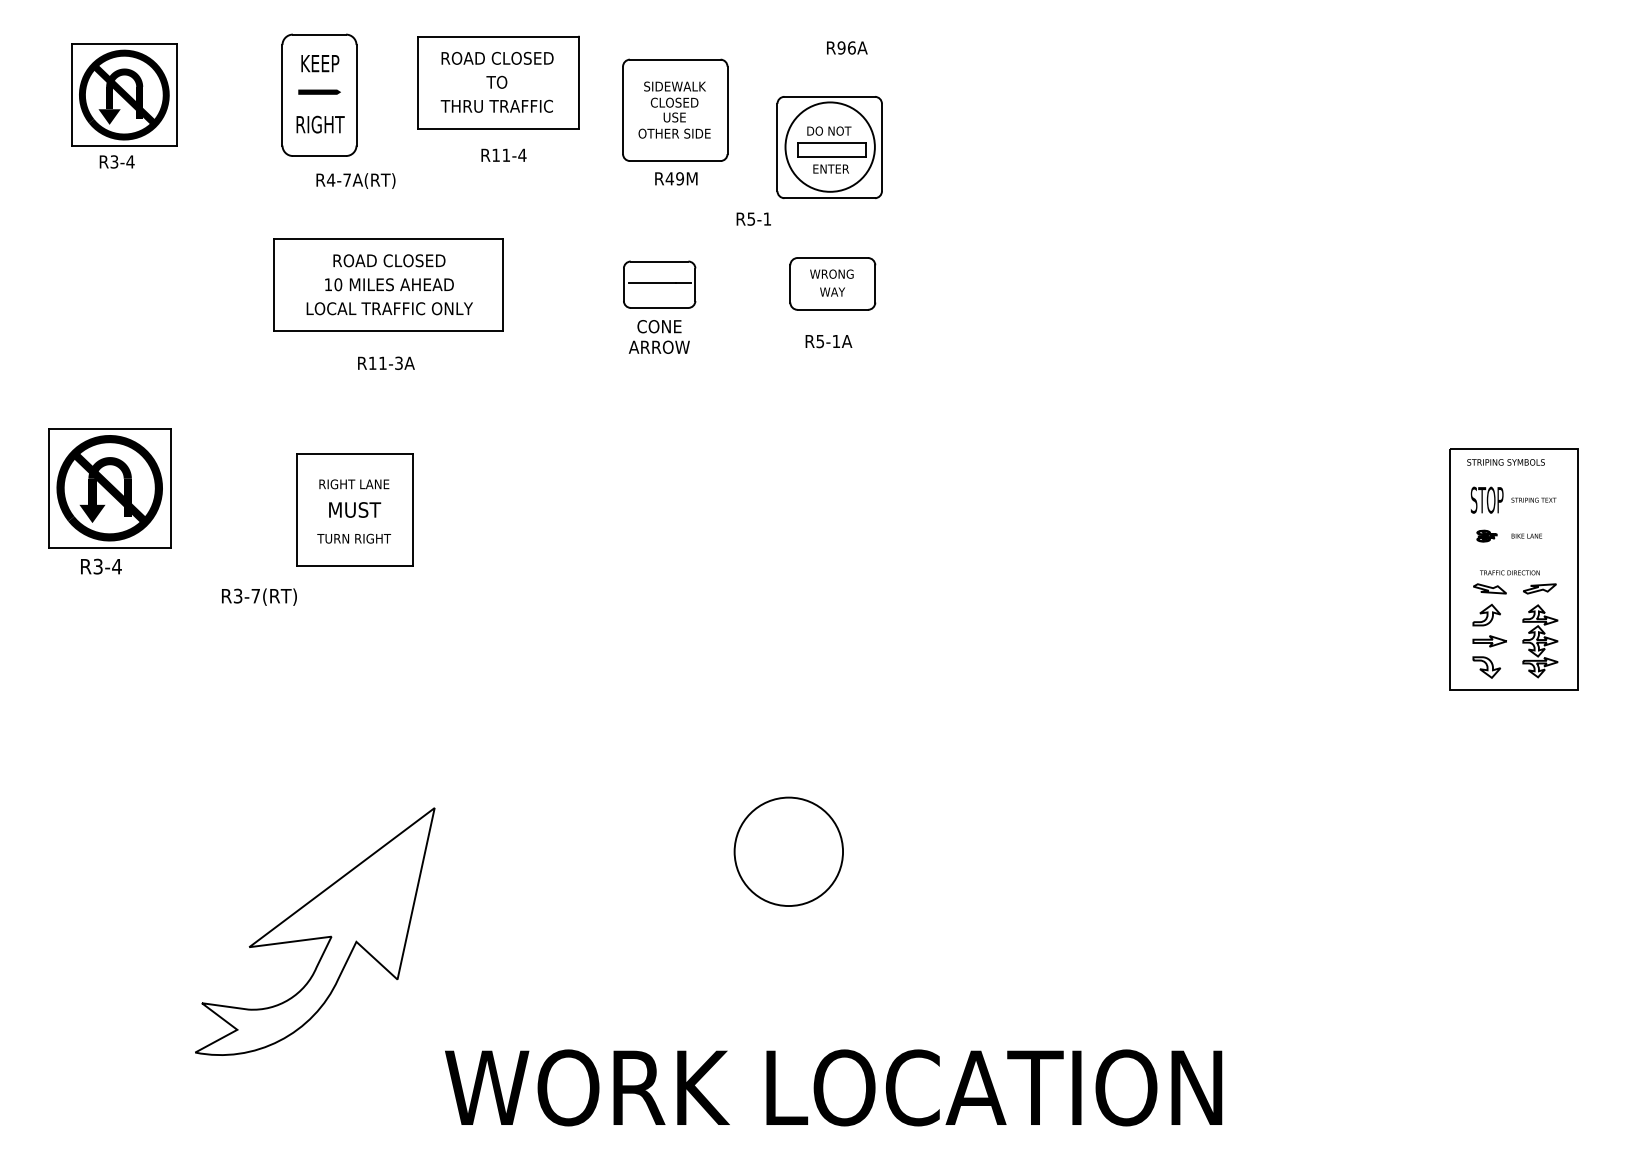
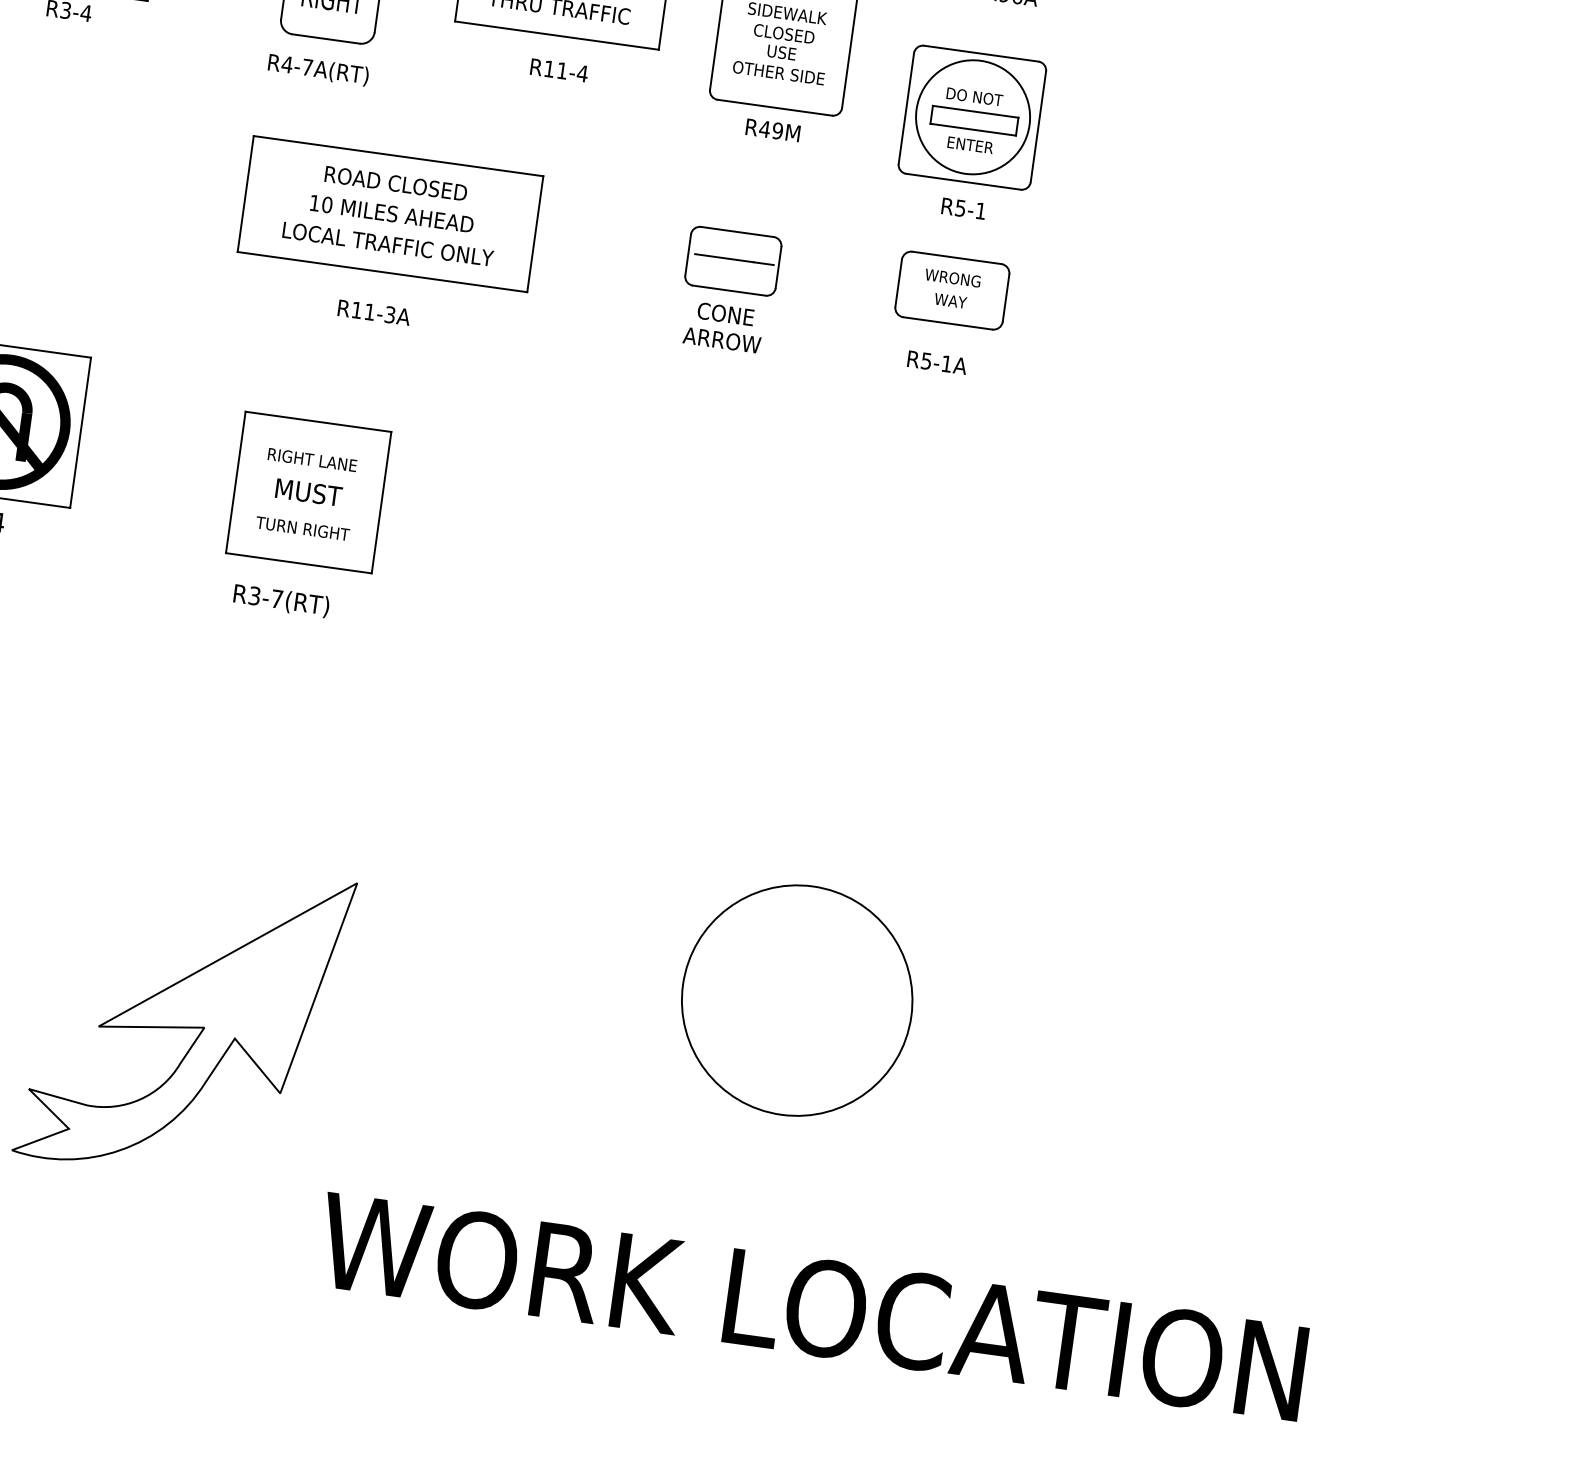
text: (355, 180) -> (317, 69), moved
text: (753, 218) -> (963, 207), moved
text: (259, 596) -> (281, 600), moved
circle: (788, 851) -> (796, 1000), size x1.67

